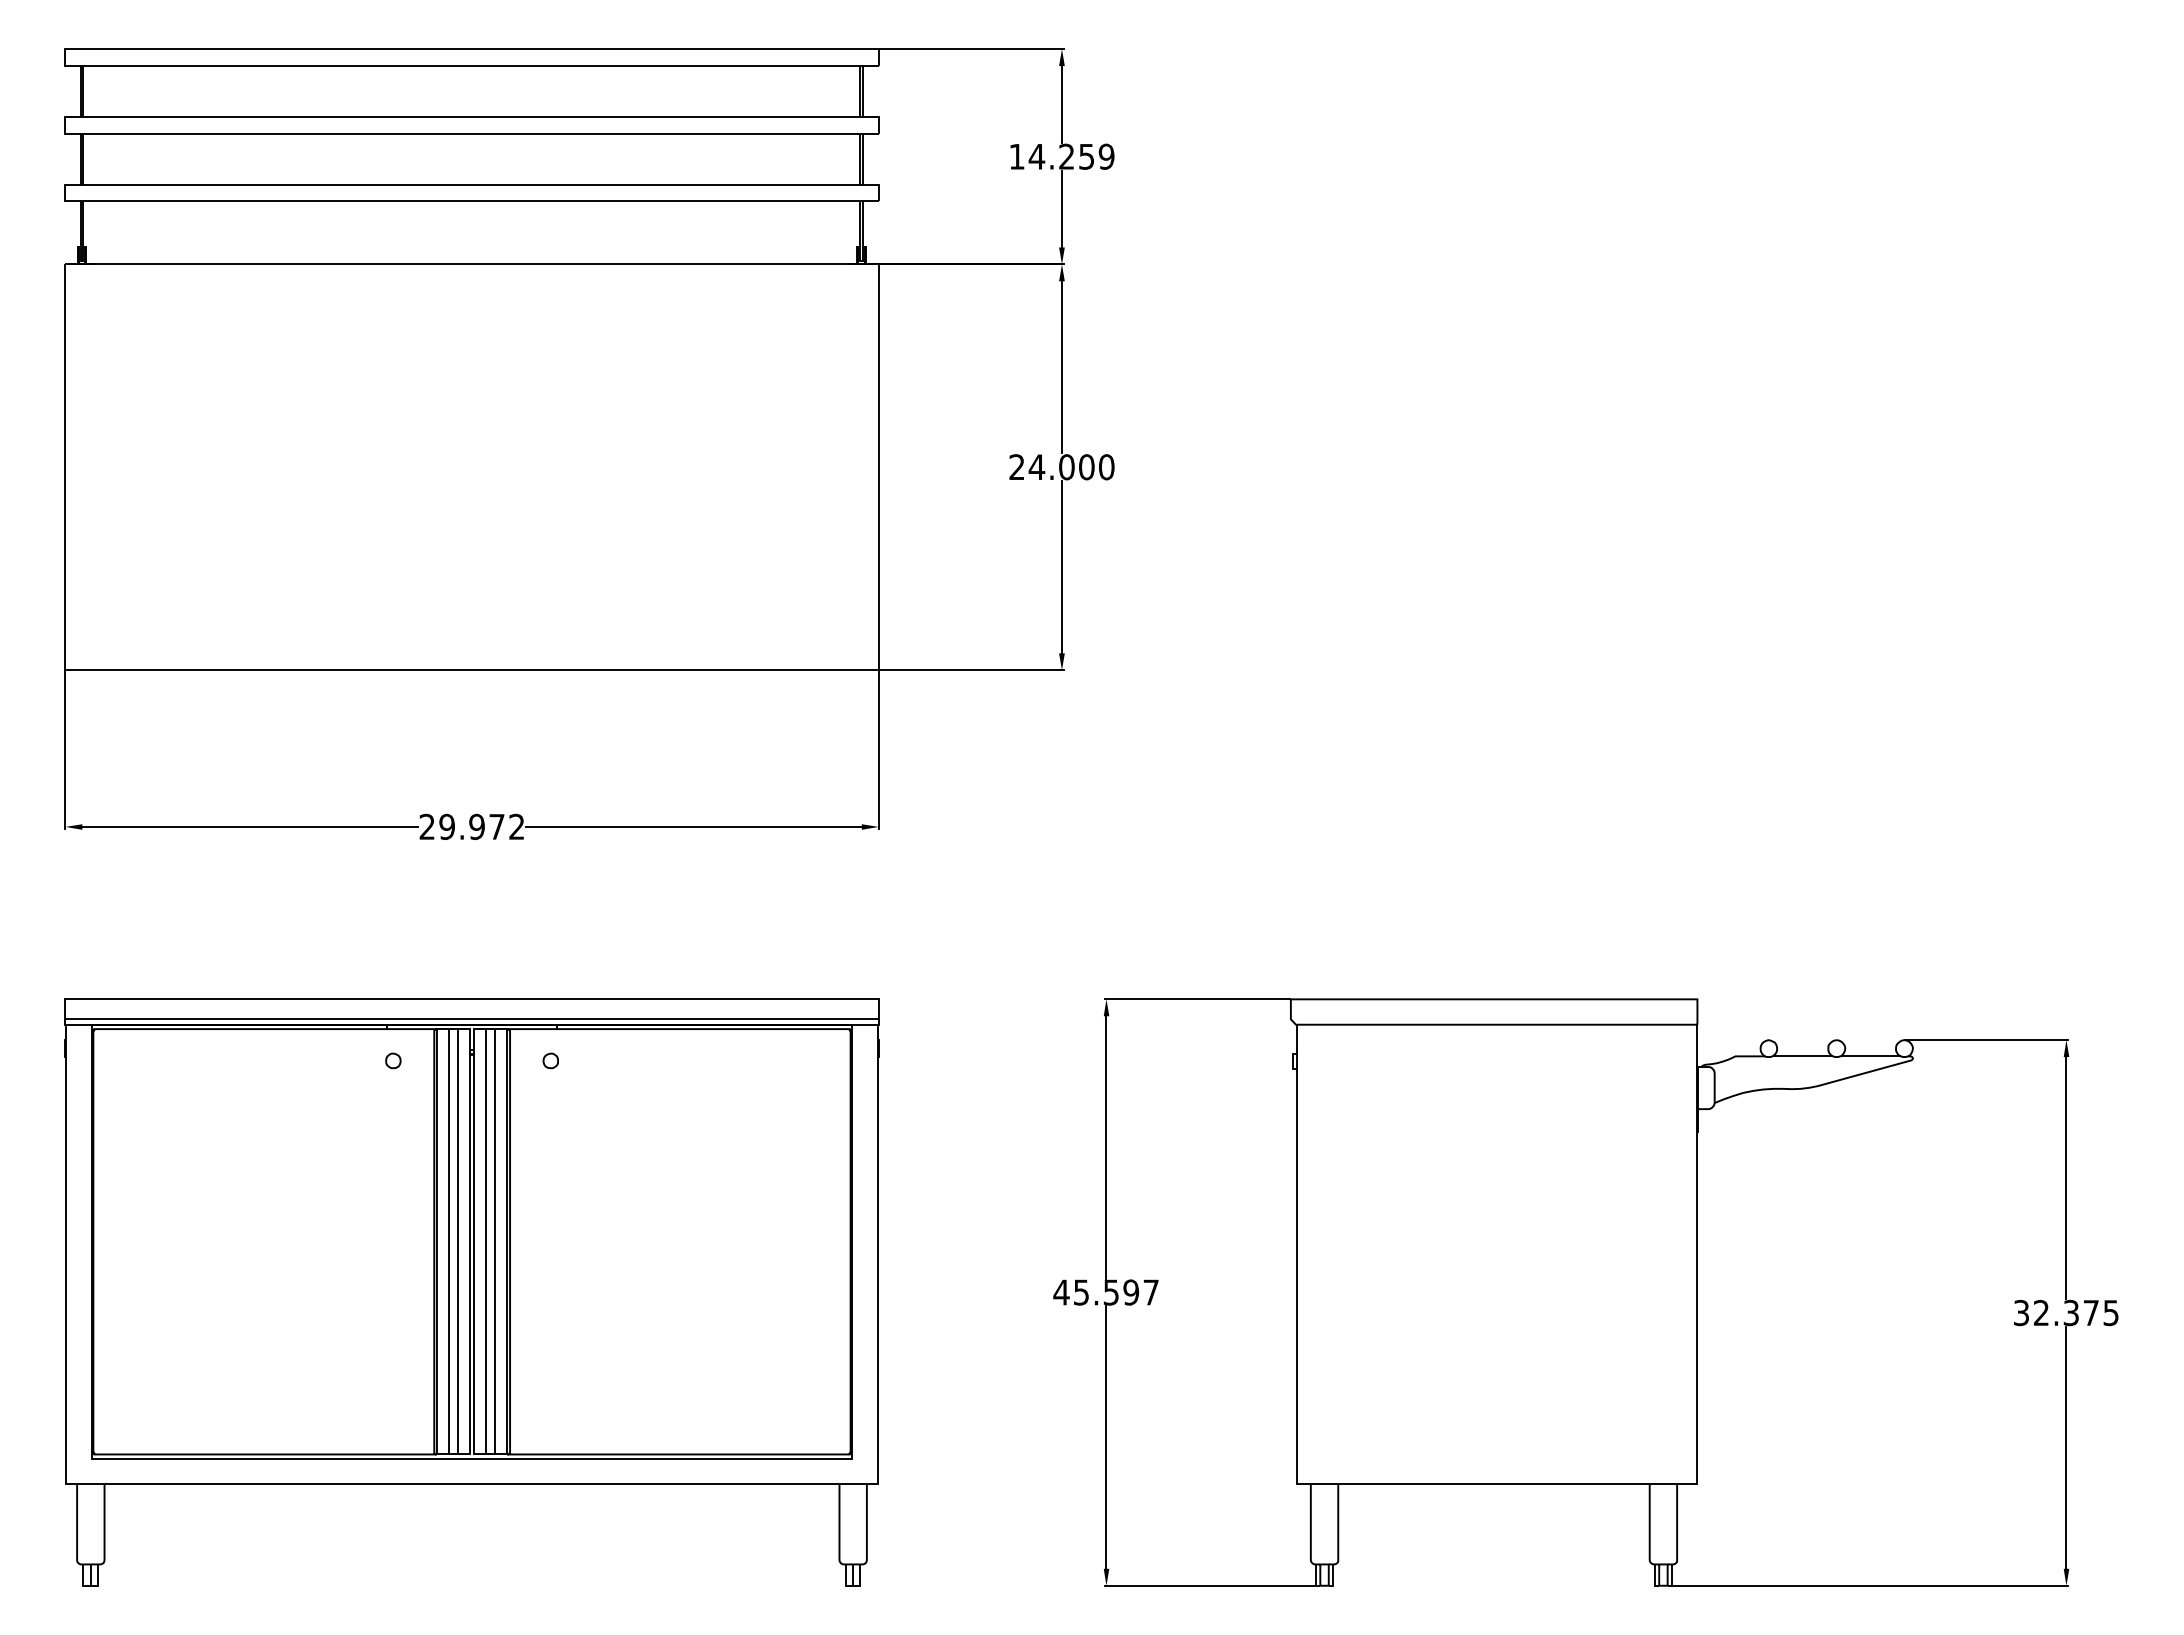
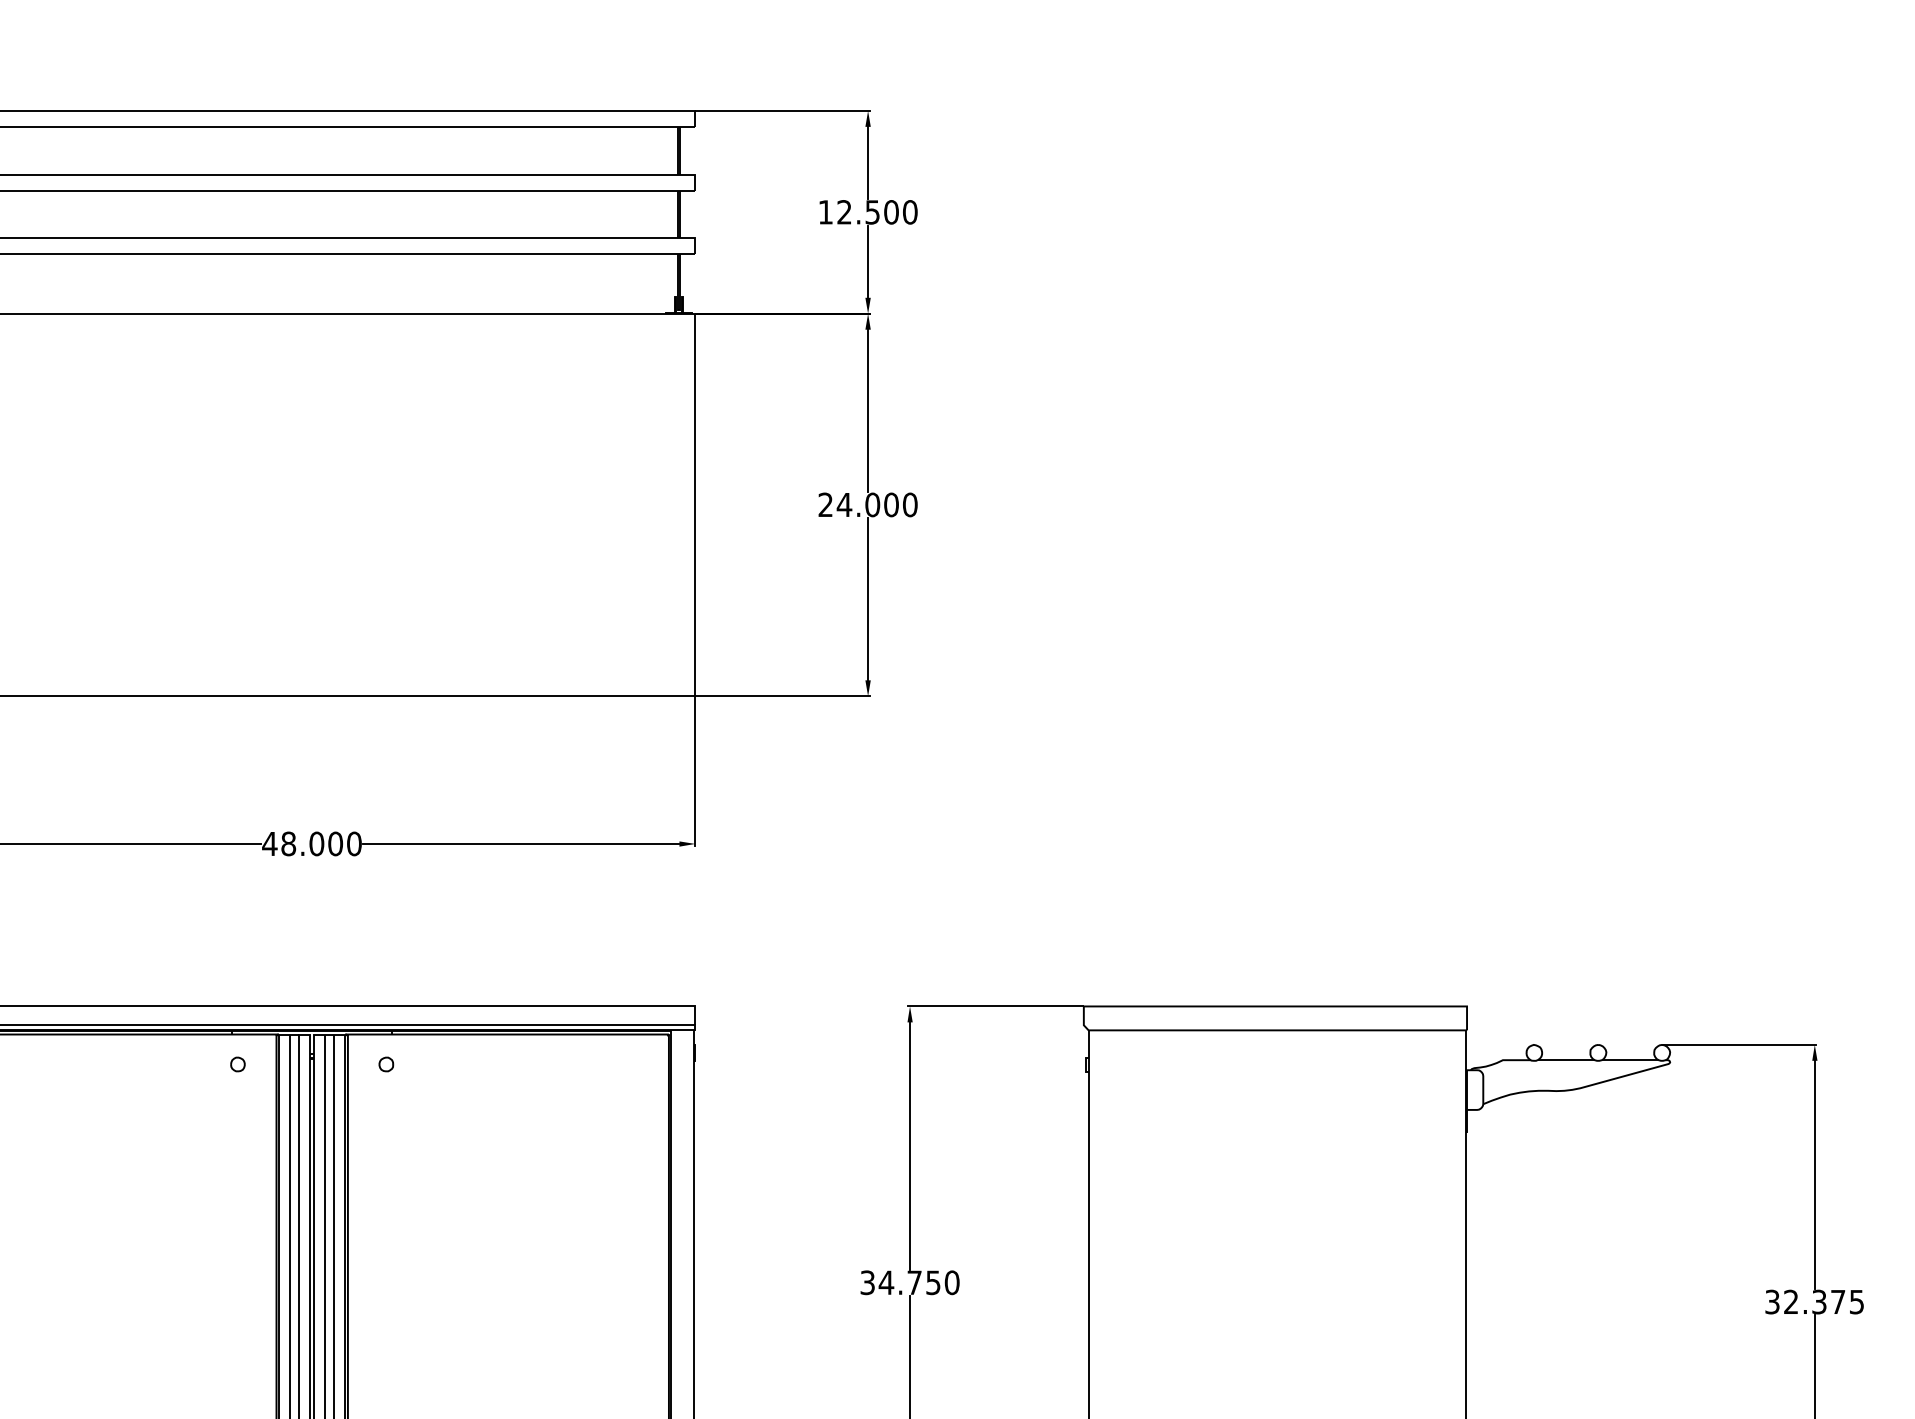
text: (1071, 156) -> (877, 212), 14.259 -> 12.500
text: (471, 826) -> (311, 843), 29.972 -> 48.000
text: (1106, 1292) -> (910, 1282), 45.597 -> 34.750

